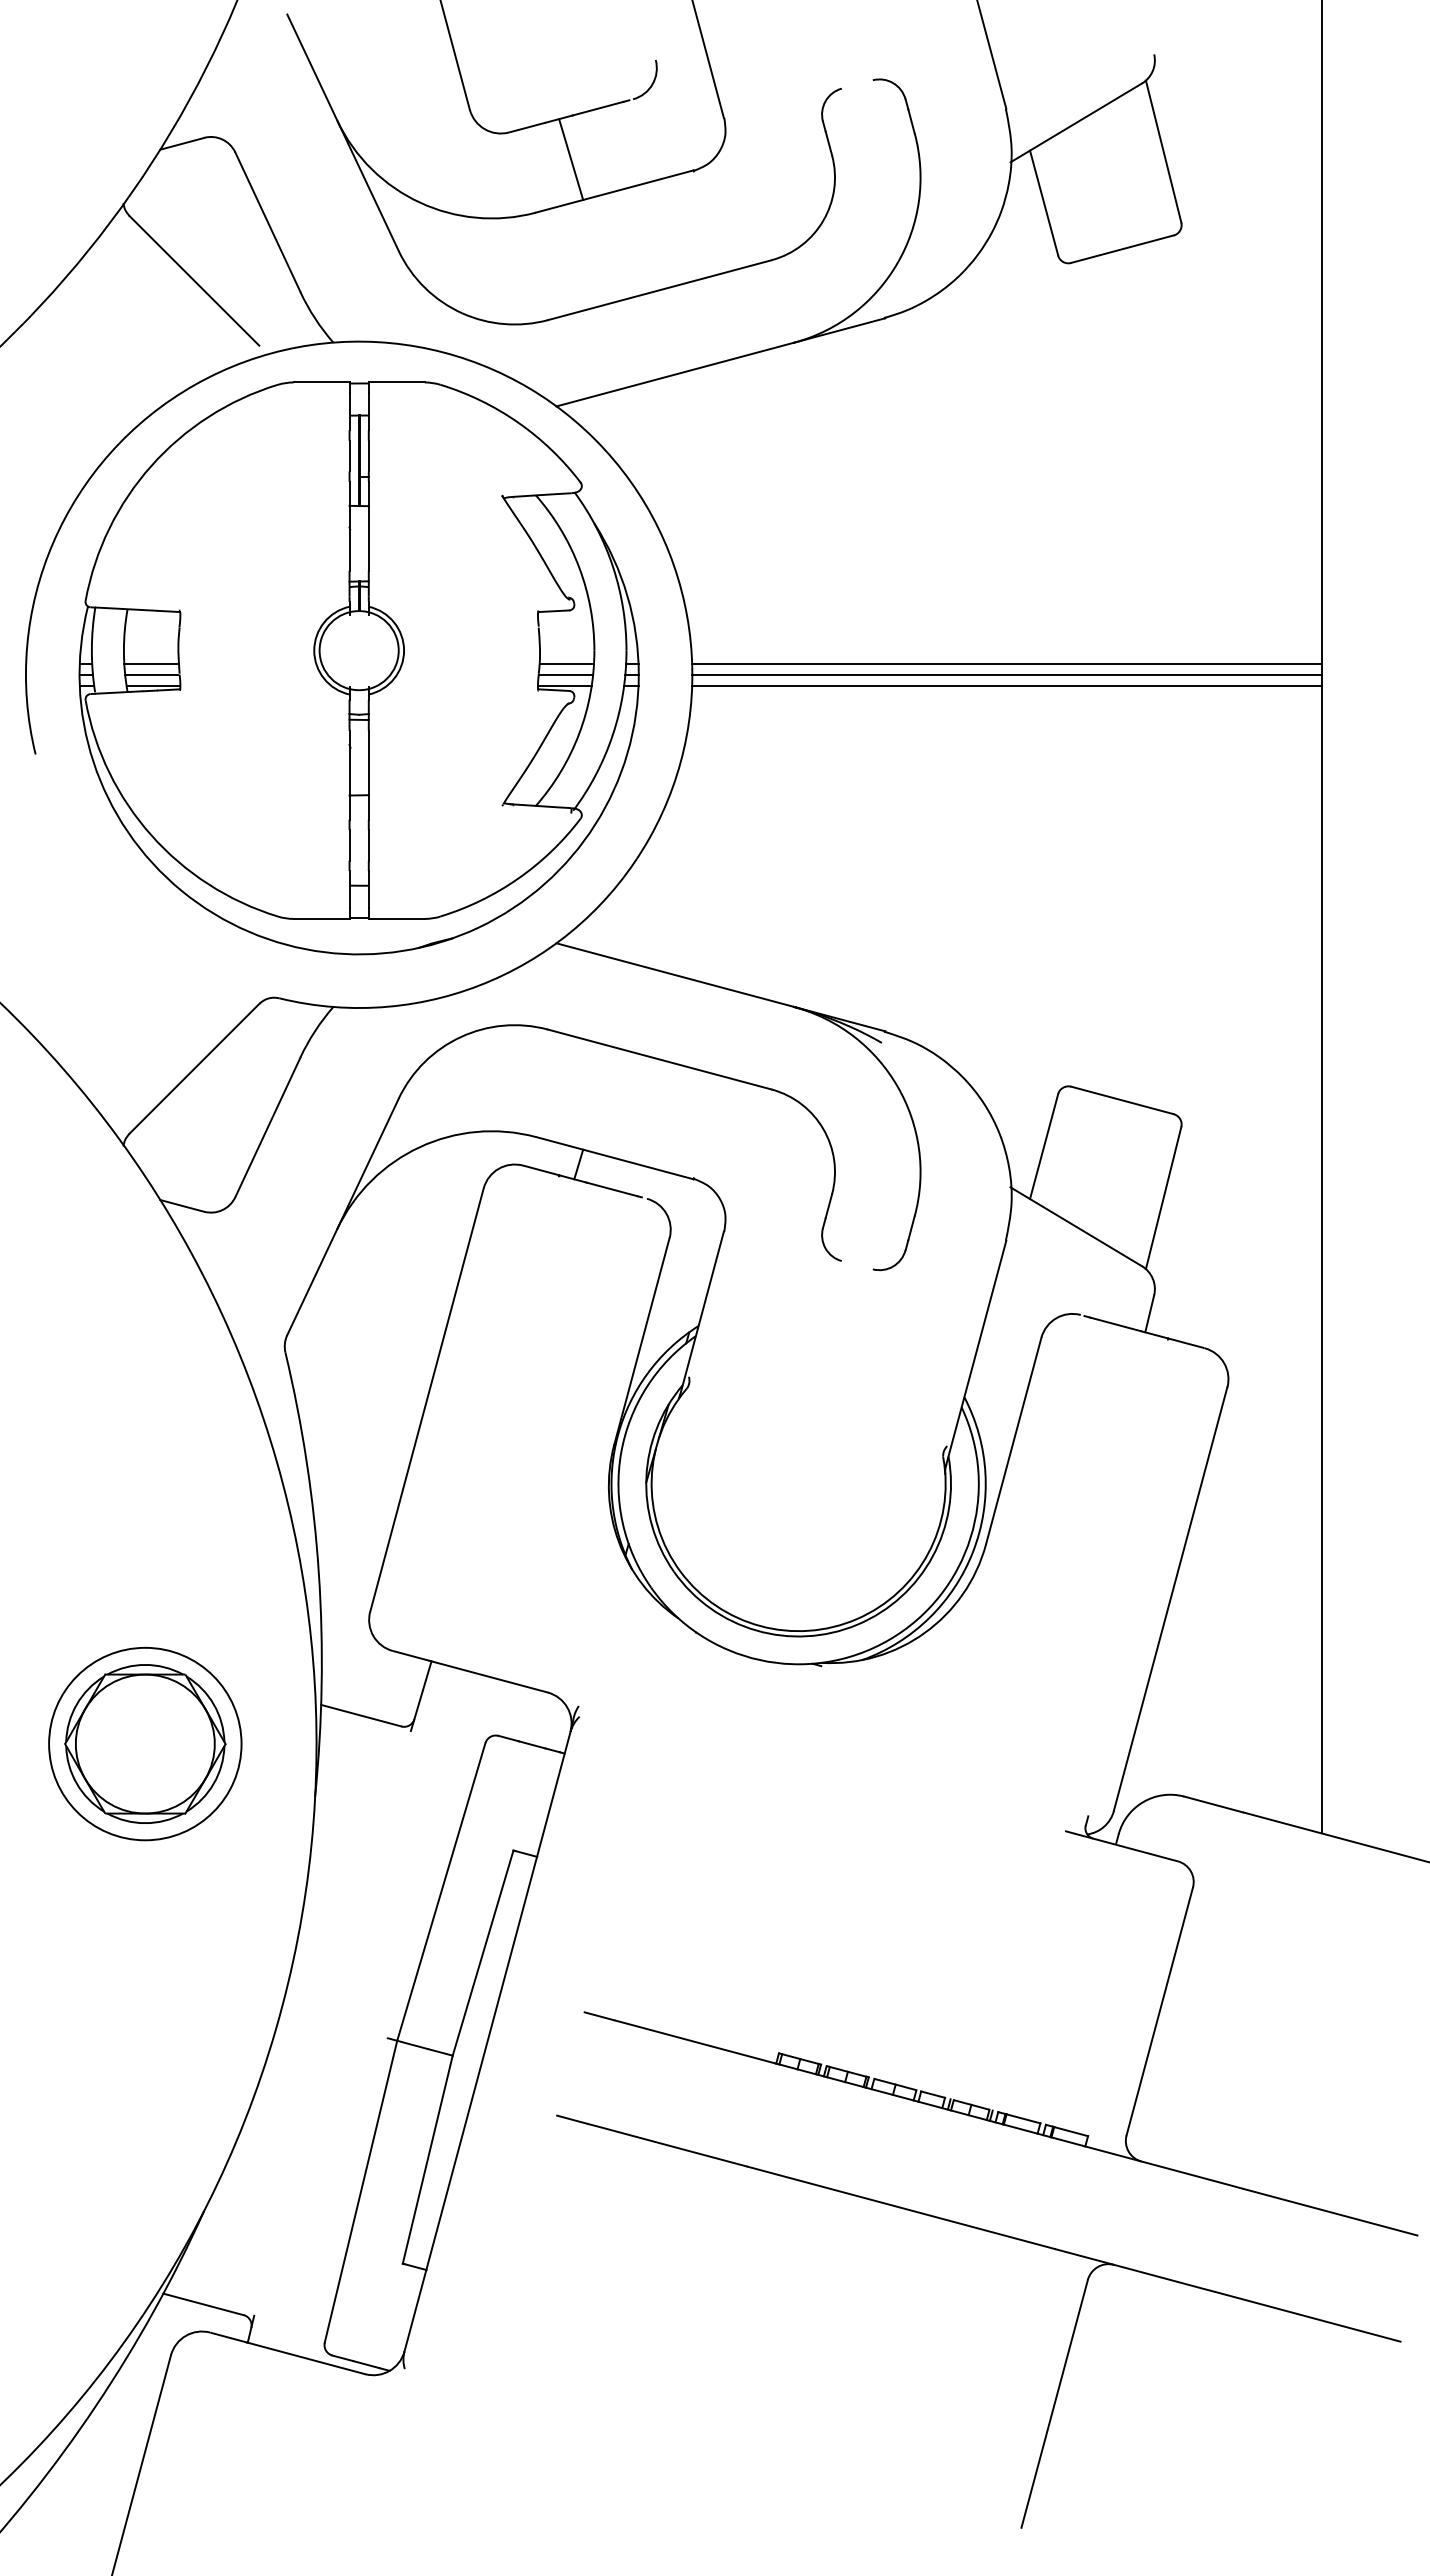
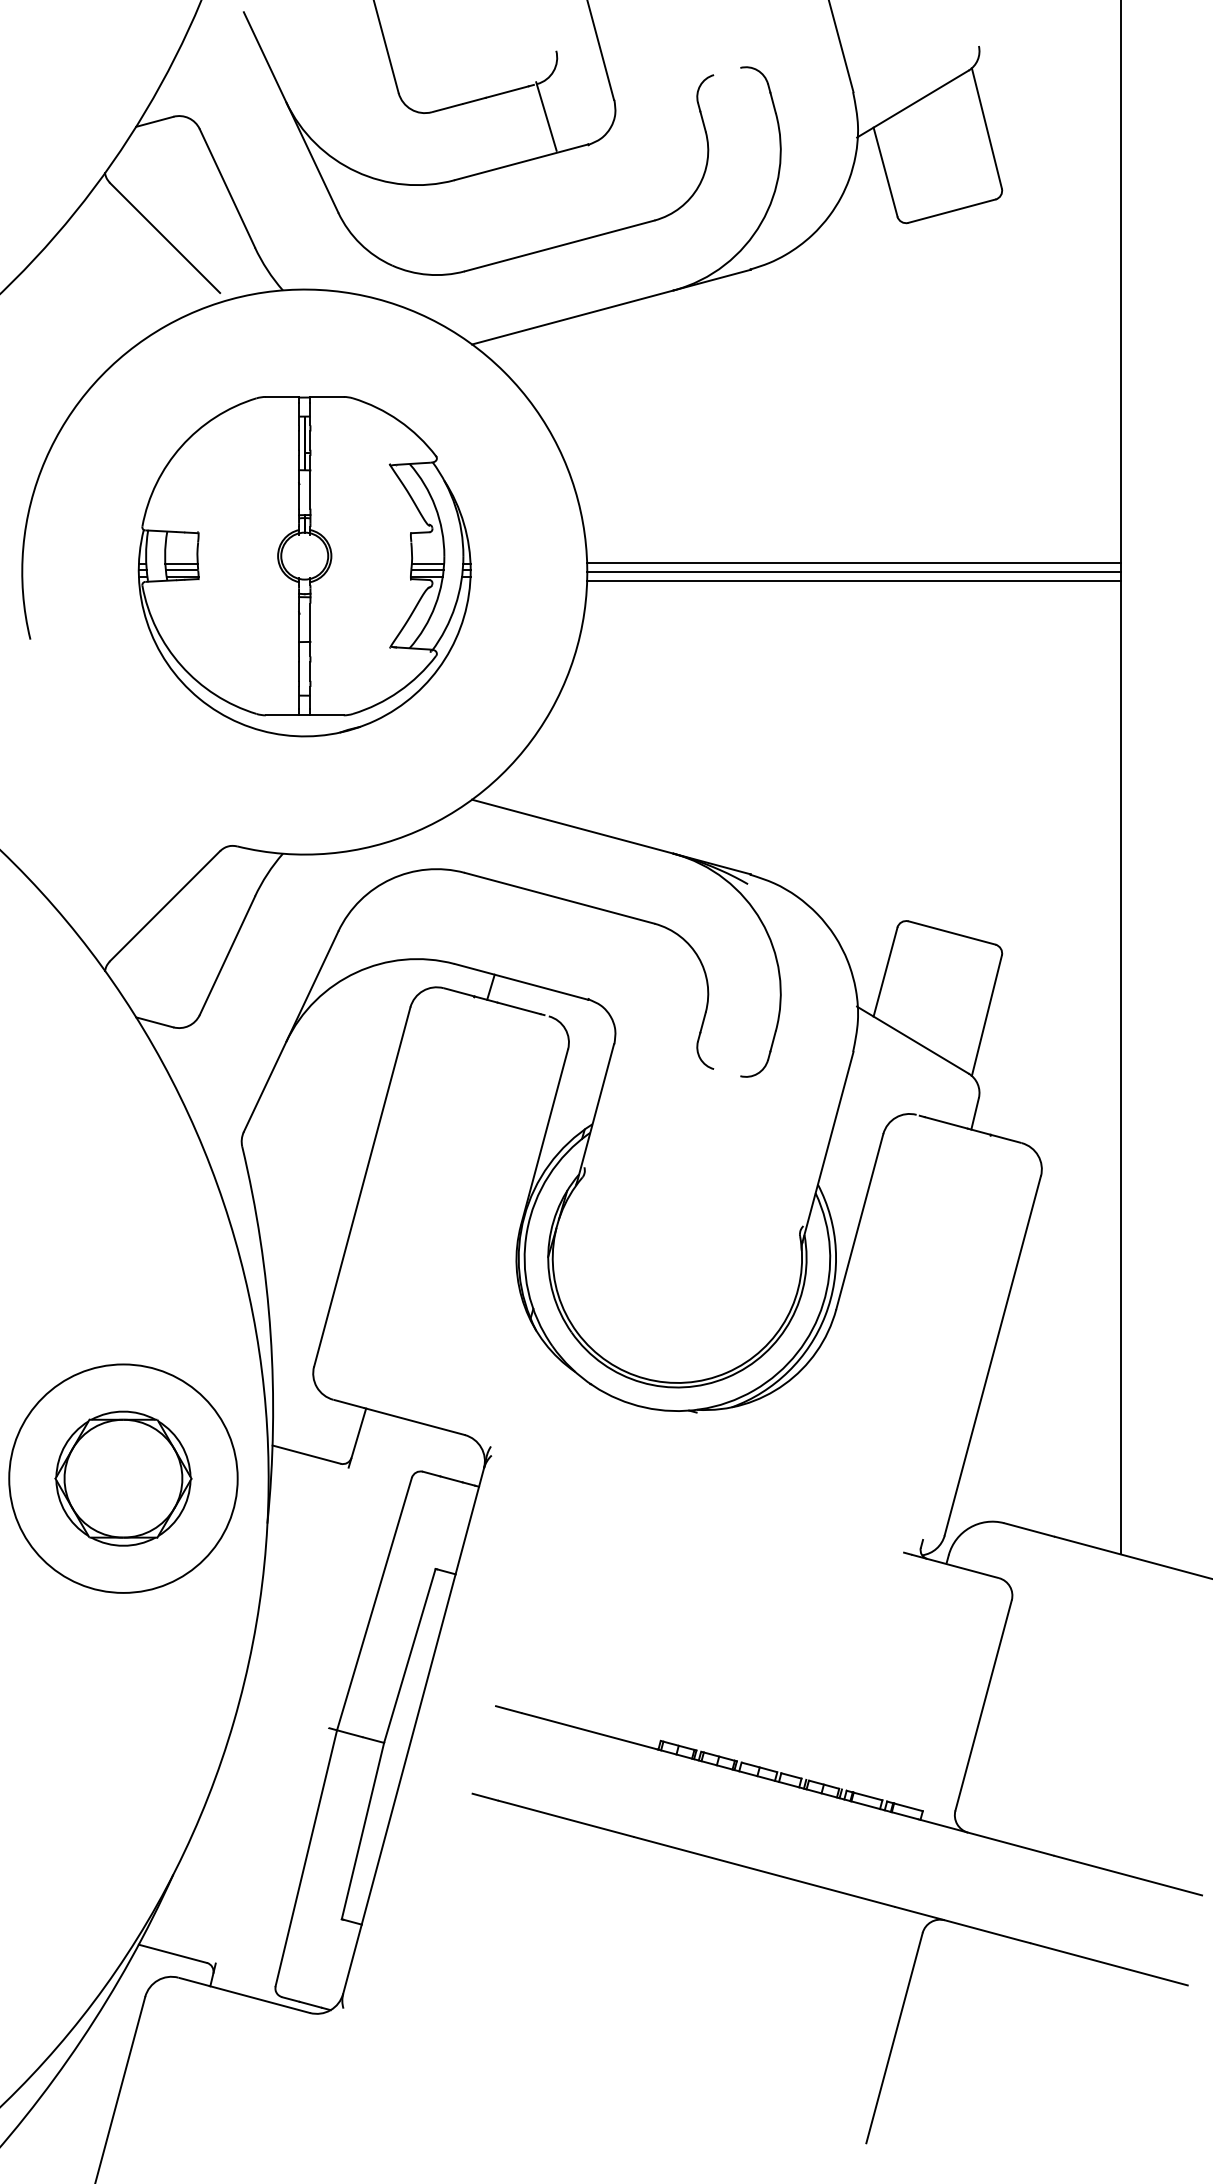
line: (571, 159) -> (546, 116), moved
part: (358, 668) -> (304, 566), size x0.7
circle: (145, 1743) -> (123, 1478), size x1.4

